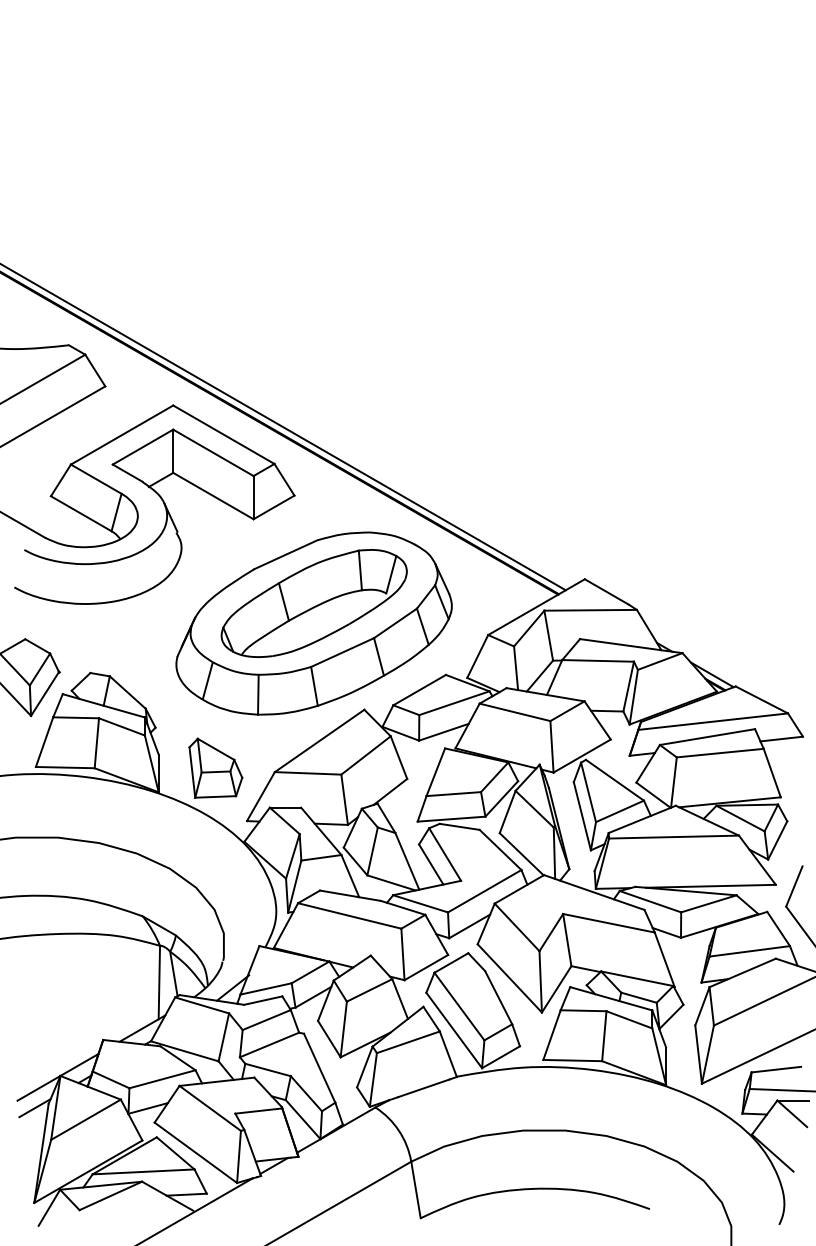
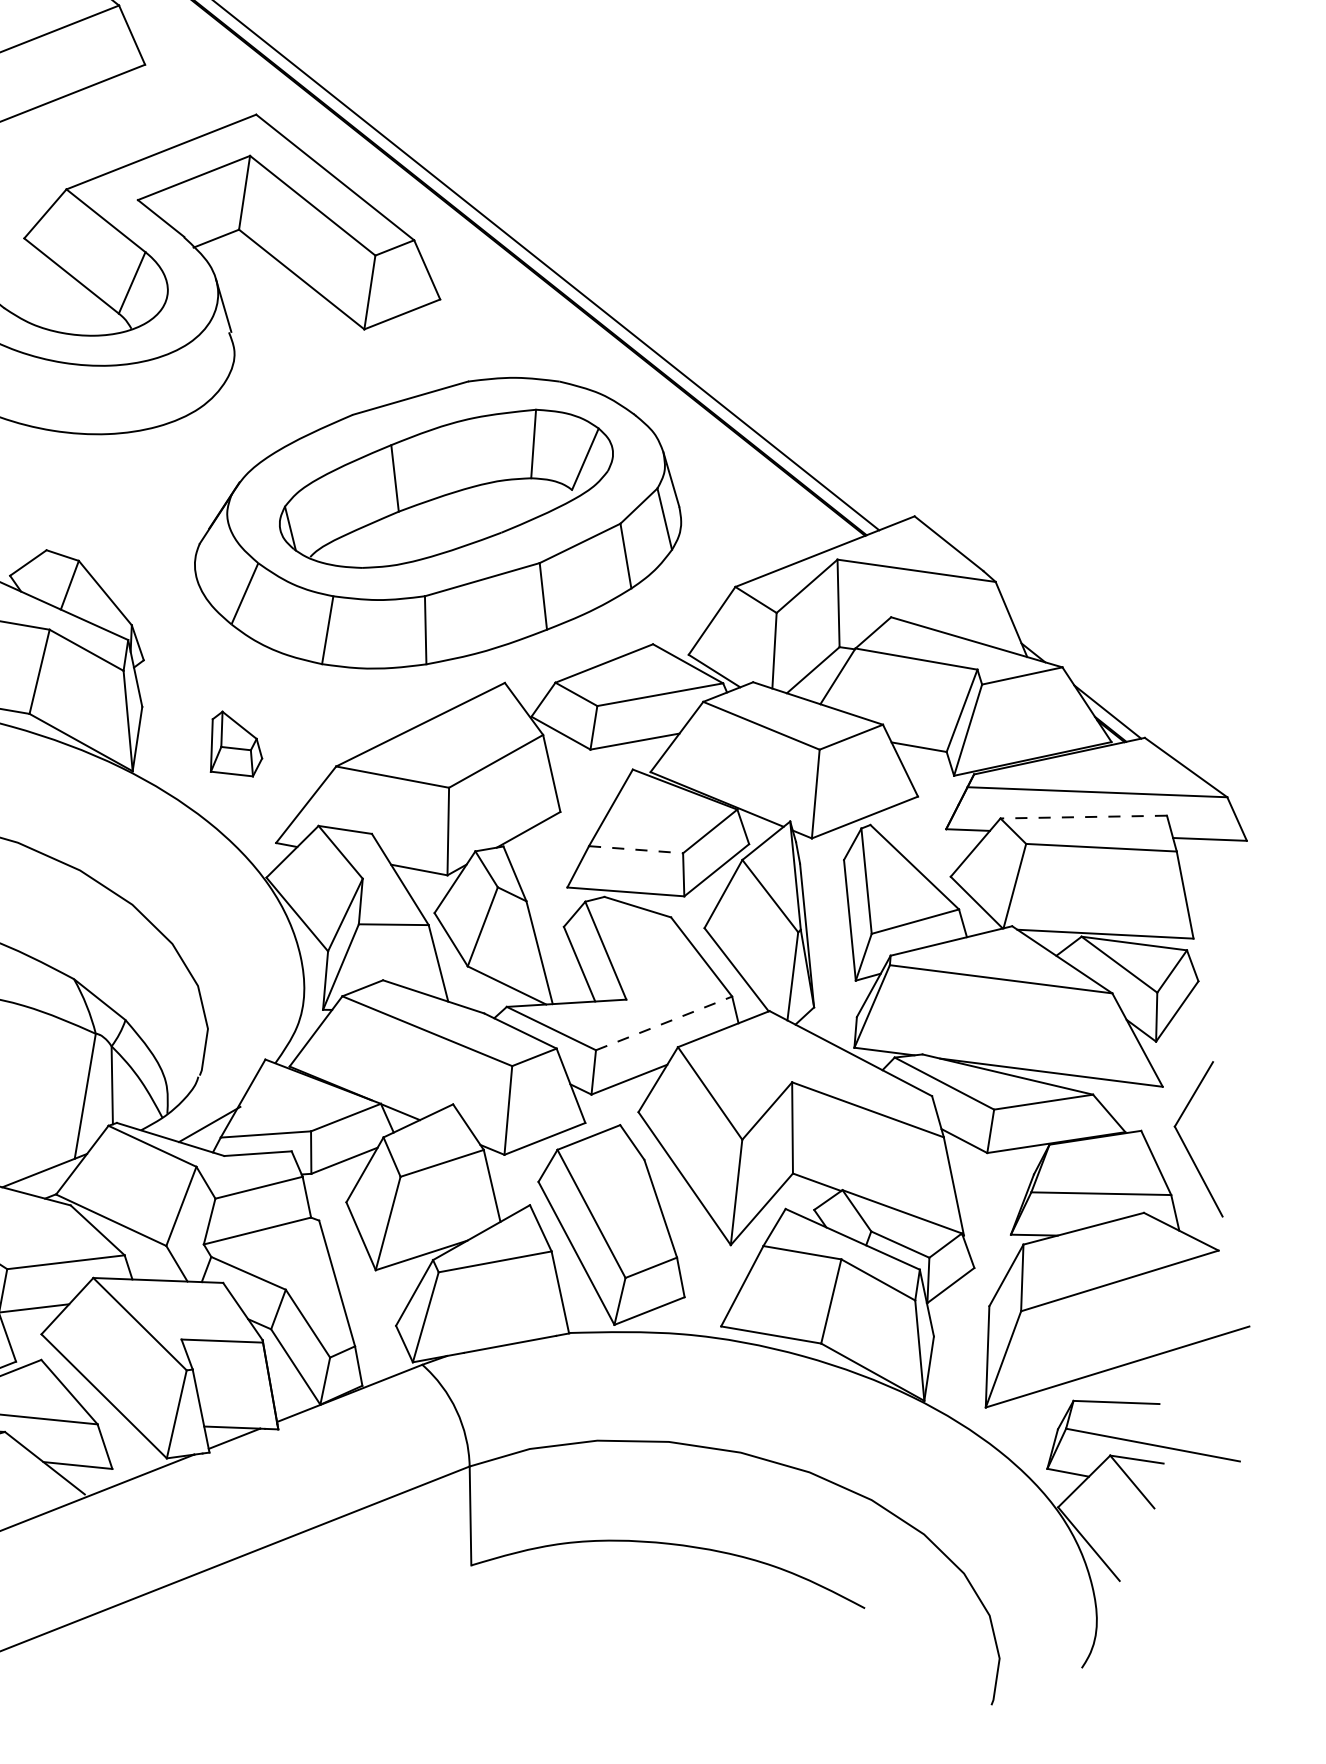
line: (706, 737) -> (1081, 817), solid -> dashed
part: (215, 767) -> (236, 743), size x0.6
line: (454, 794) -> (637, 850), solid -> dashed
line: (485, 890) -> (665, 1022), solid -> dashed

